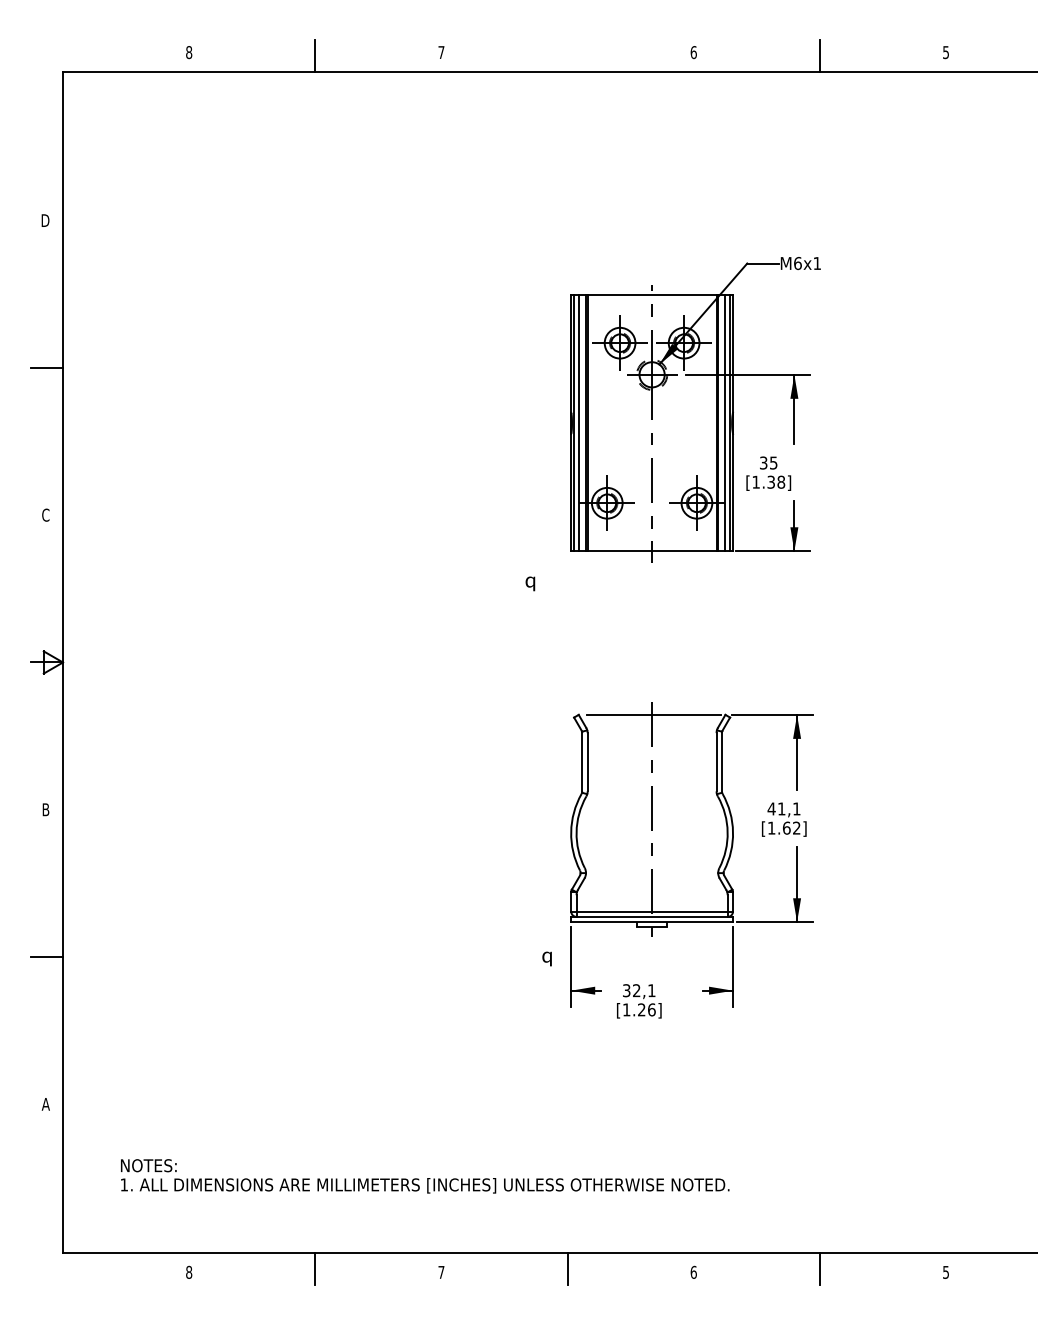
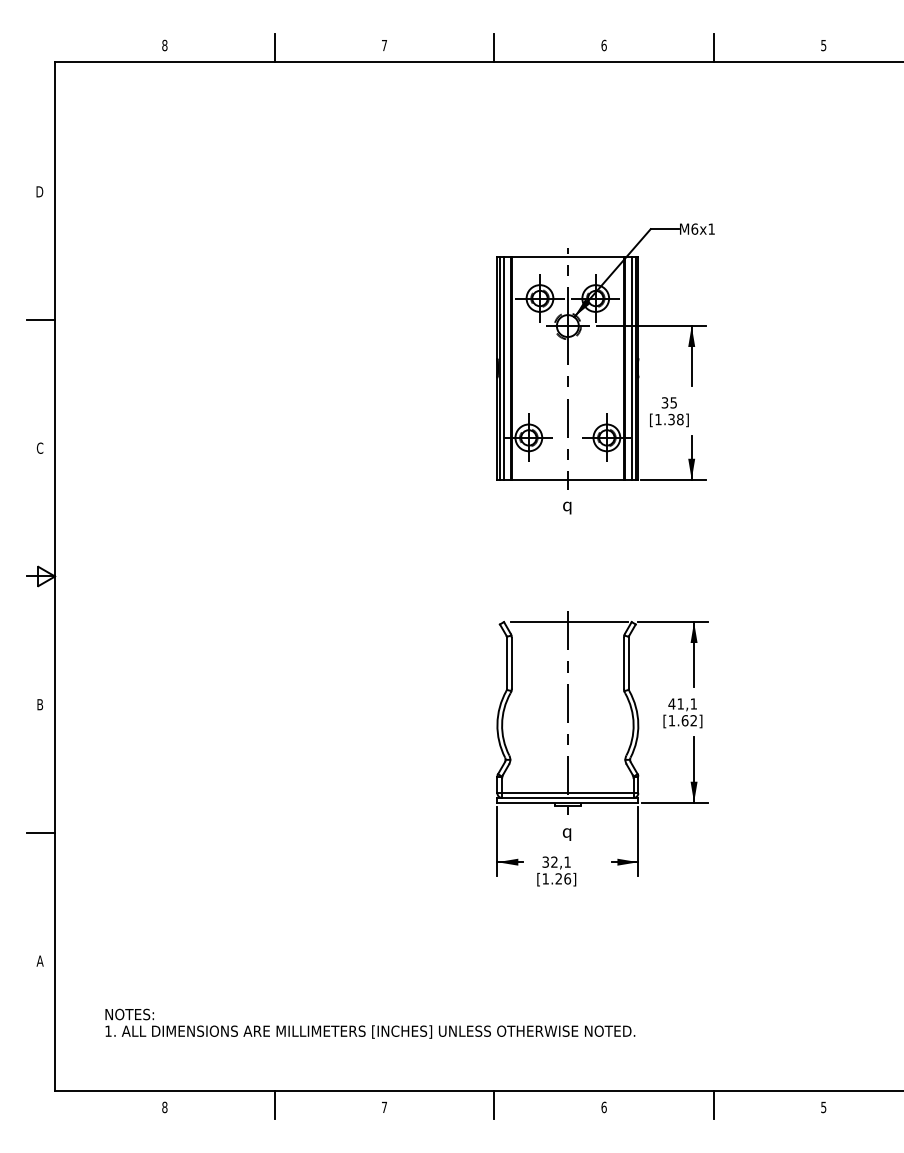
line: (567, 55) -> (494, 48), added
text: (530, 583) -> (567, 507), moved
text: (546, 958) -> (566, 834), moved

